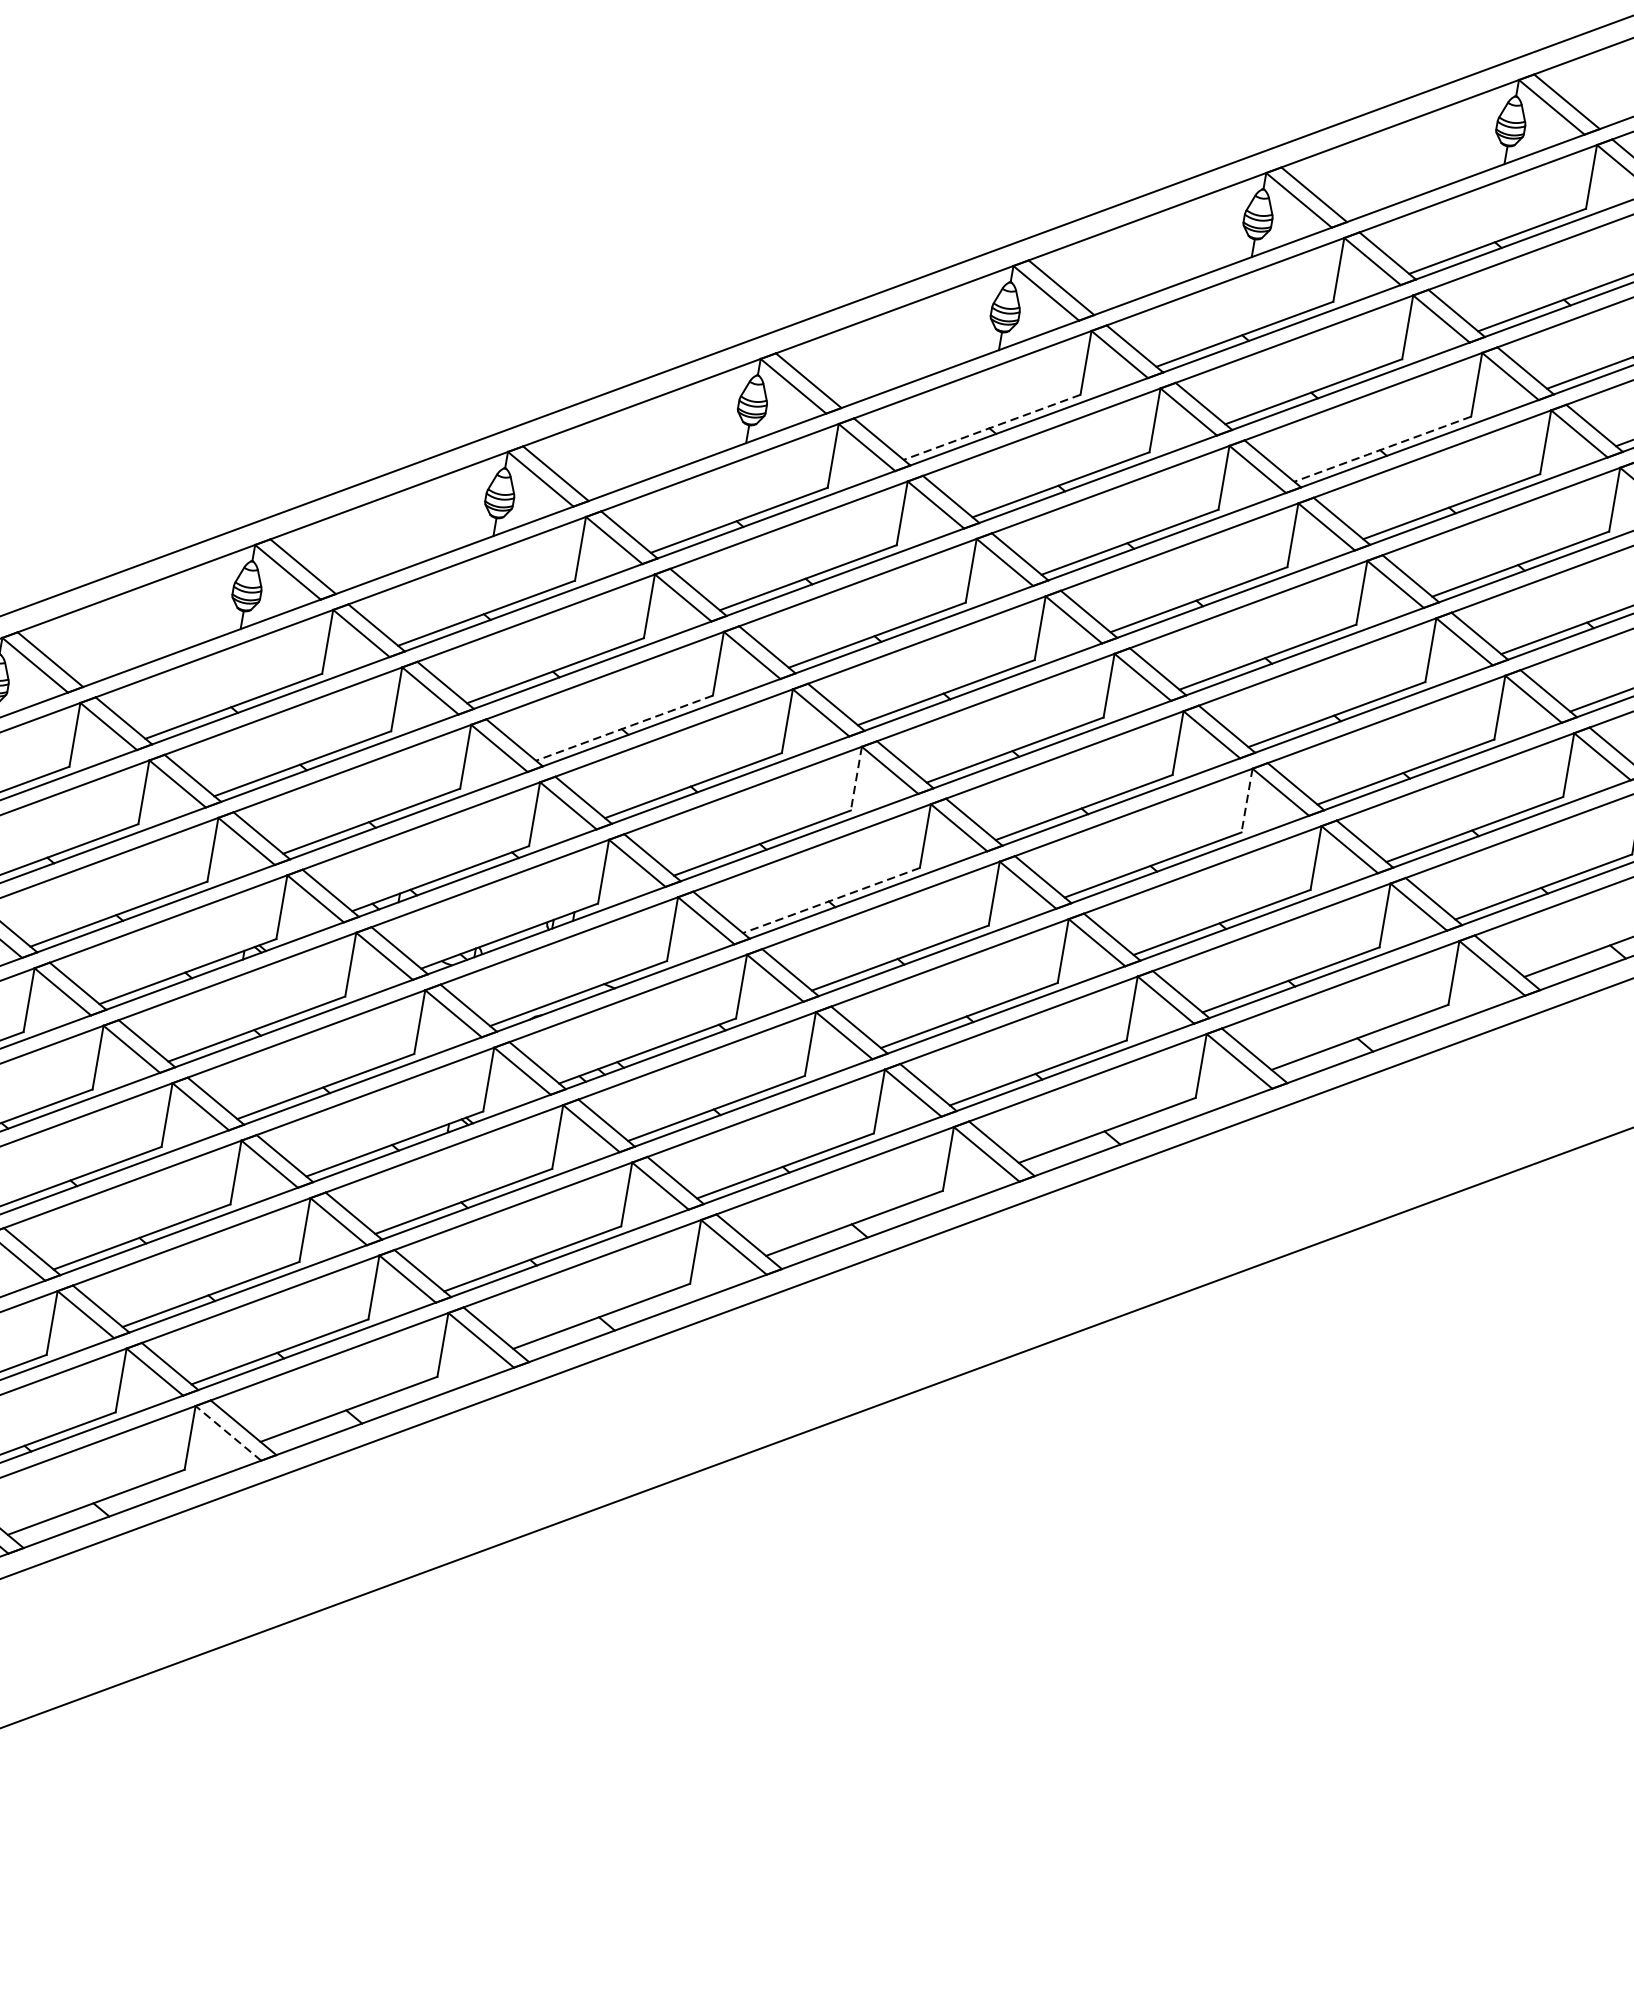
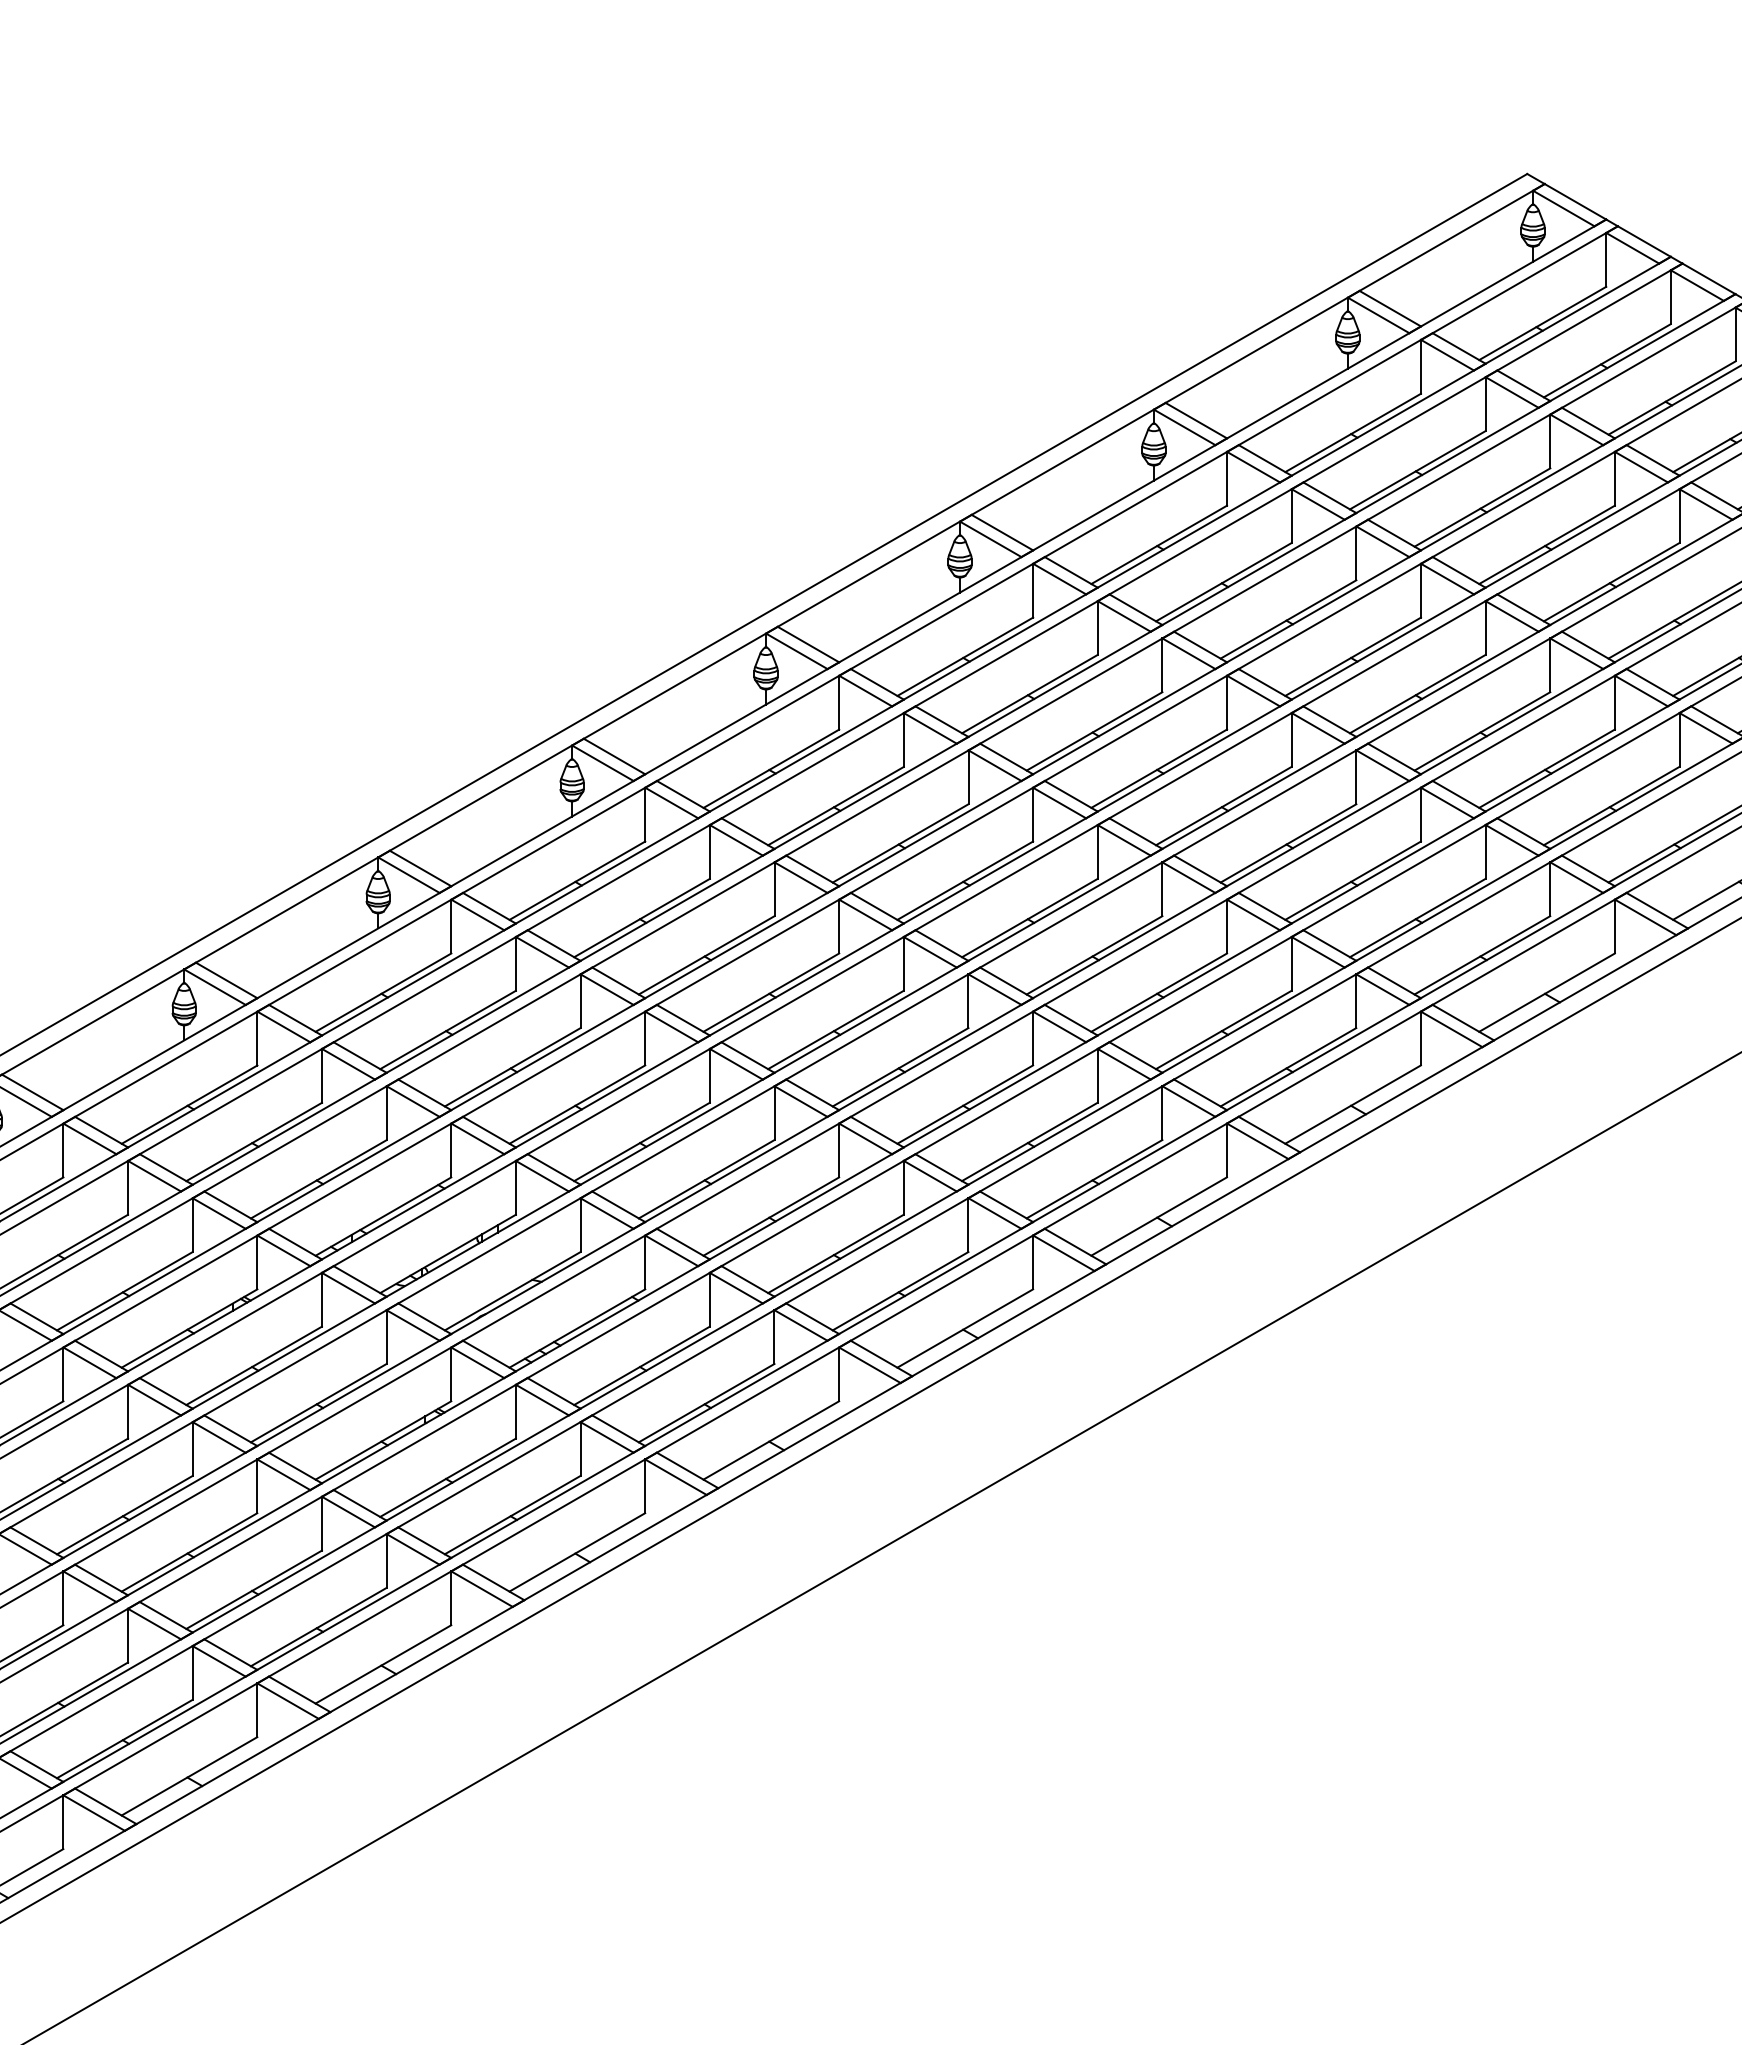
line: (990, 428) -> (770, 769), dashed -> solid
line: (1382, 449) -> (1094, 731), dashed -> solid
line: (624, 728) -> (512, 1067), dashed -> solid
line: (855, 778) -> (709, 1075), dashed -> solid
line: (1247, 800) -> (1033, 1038), dashed -> solid
line: (831, 900) -> (706, 1179), dashed -> solid
line: (228, 1433) -> (288, 1701), dashed -> solid

